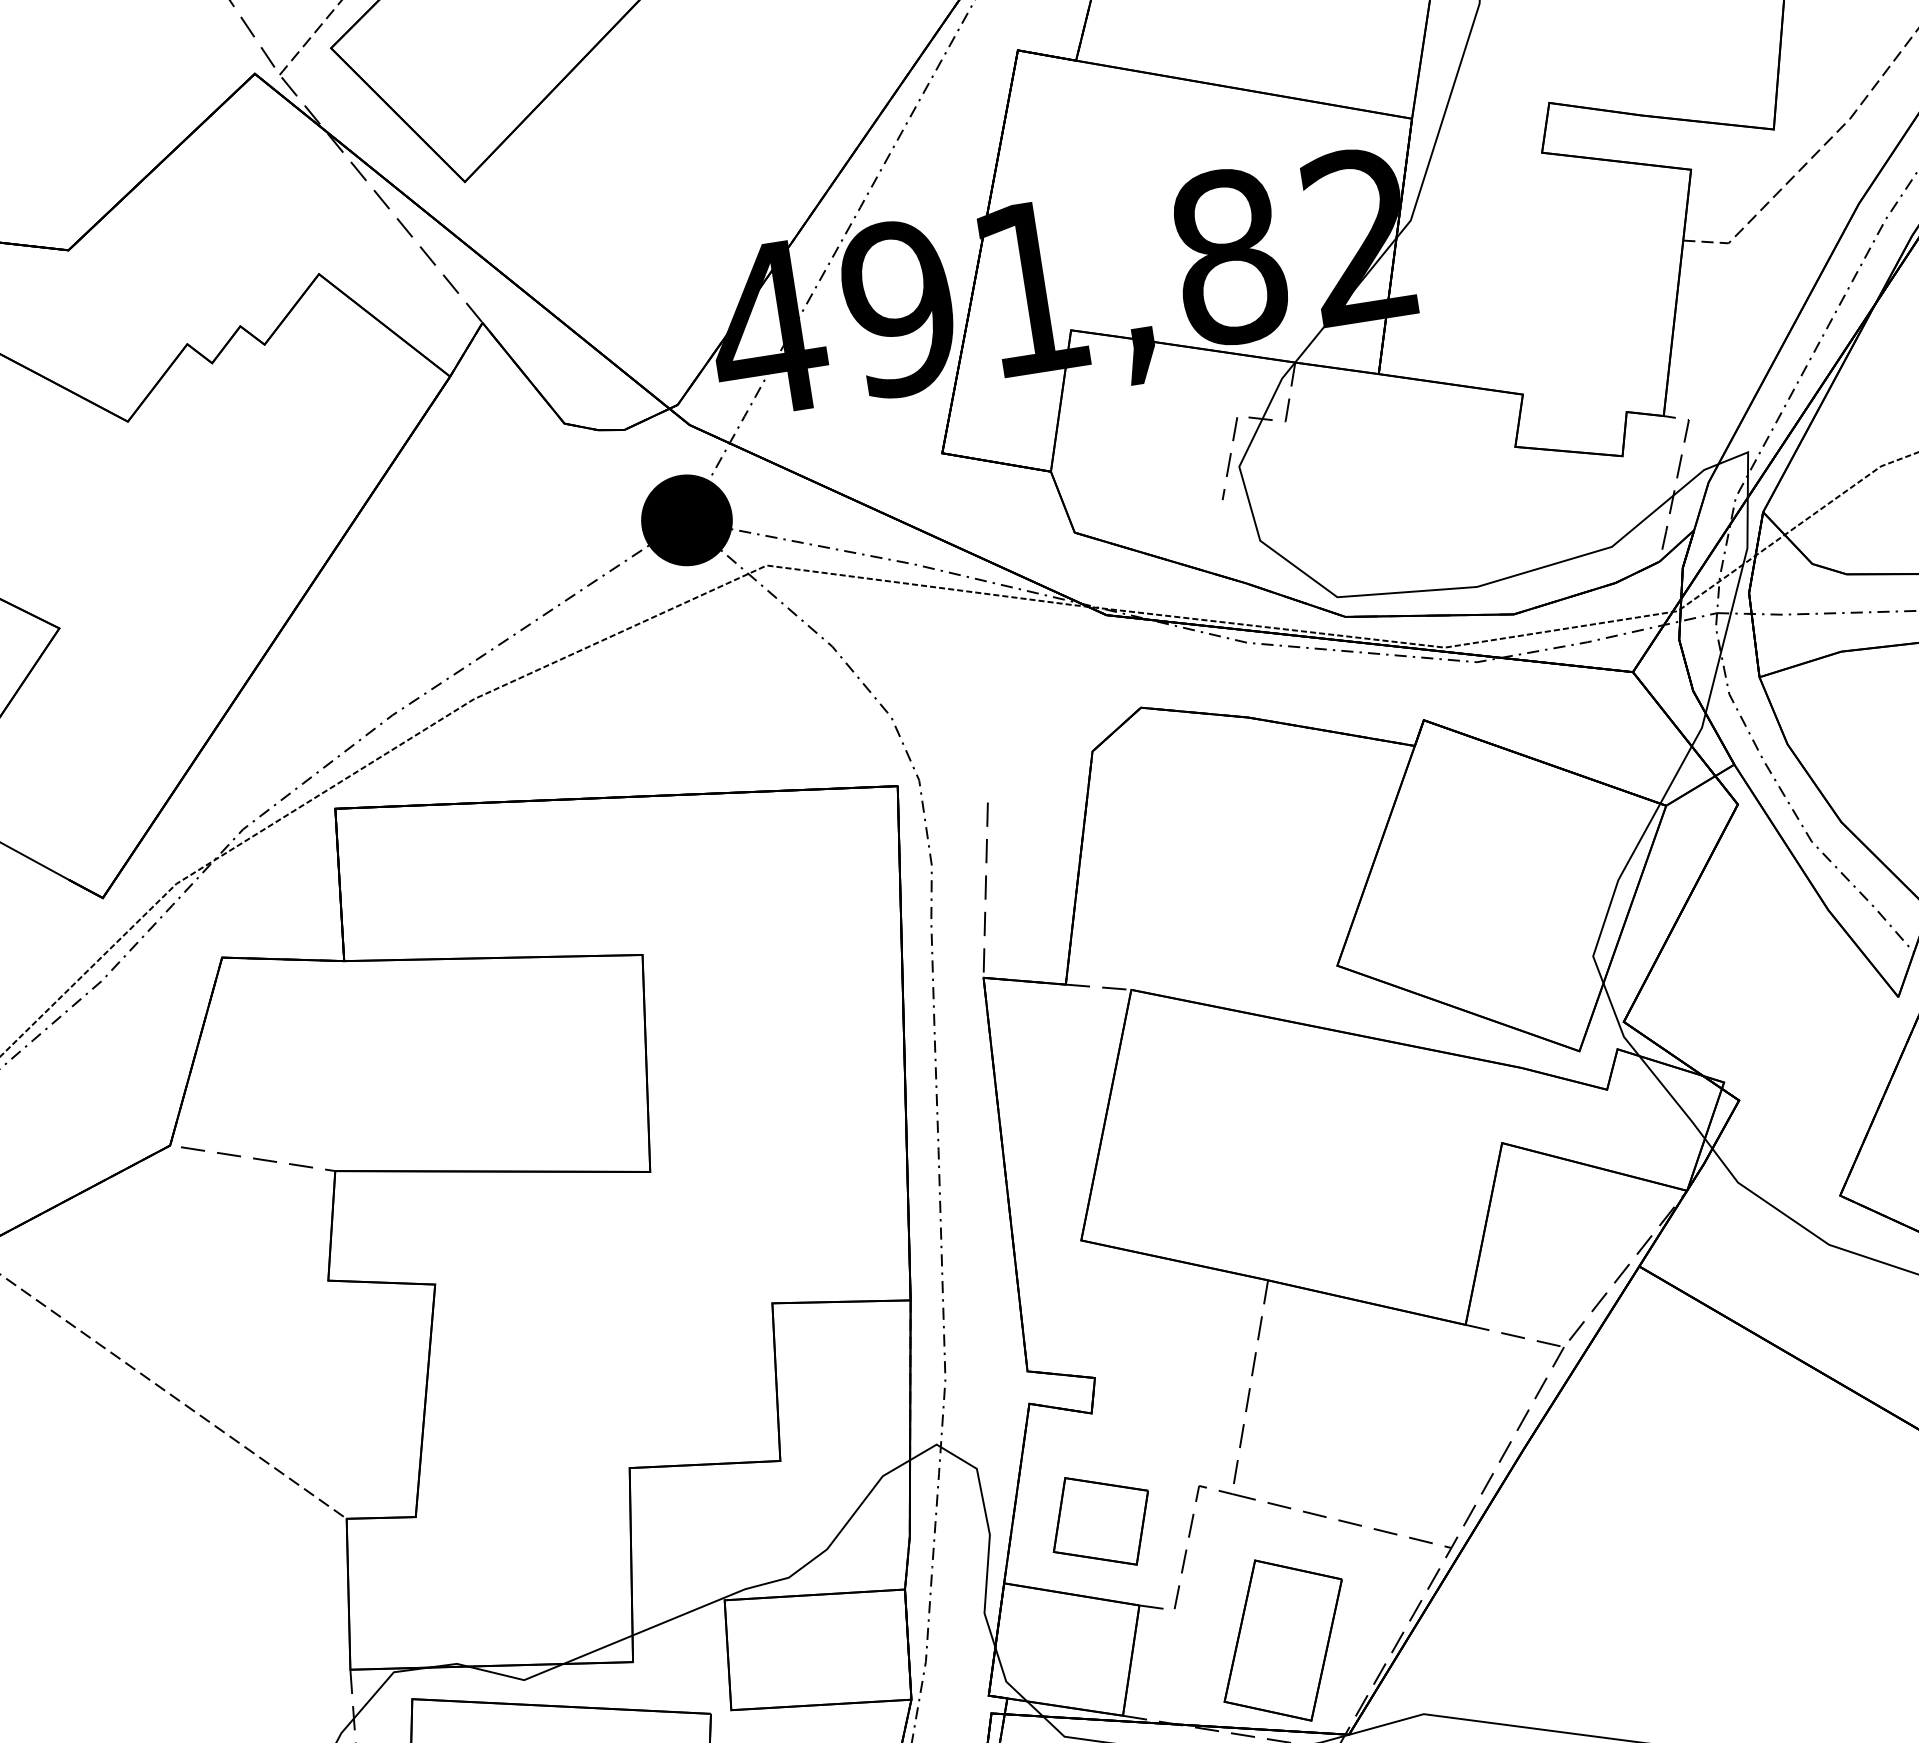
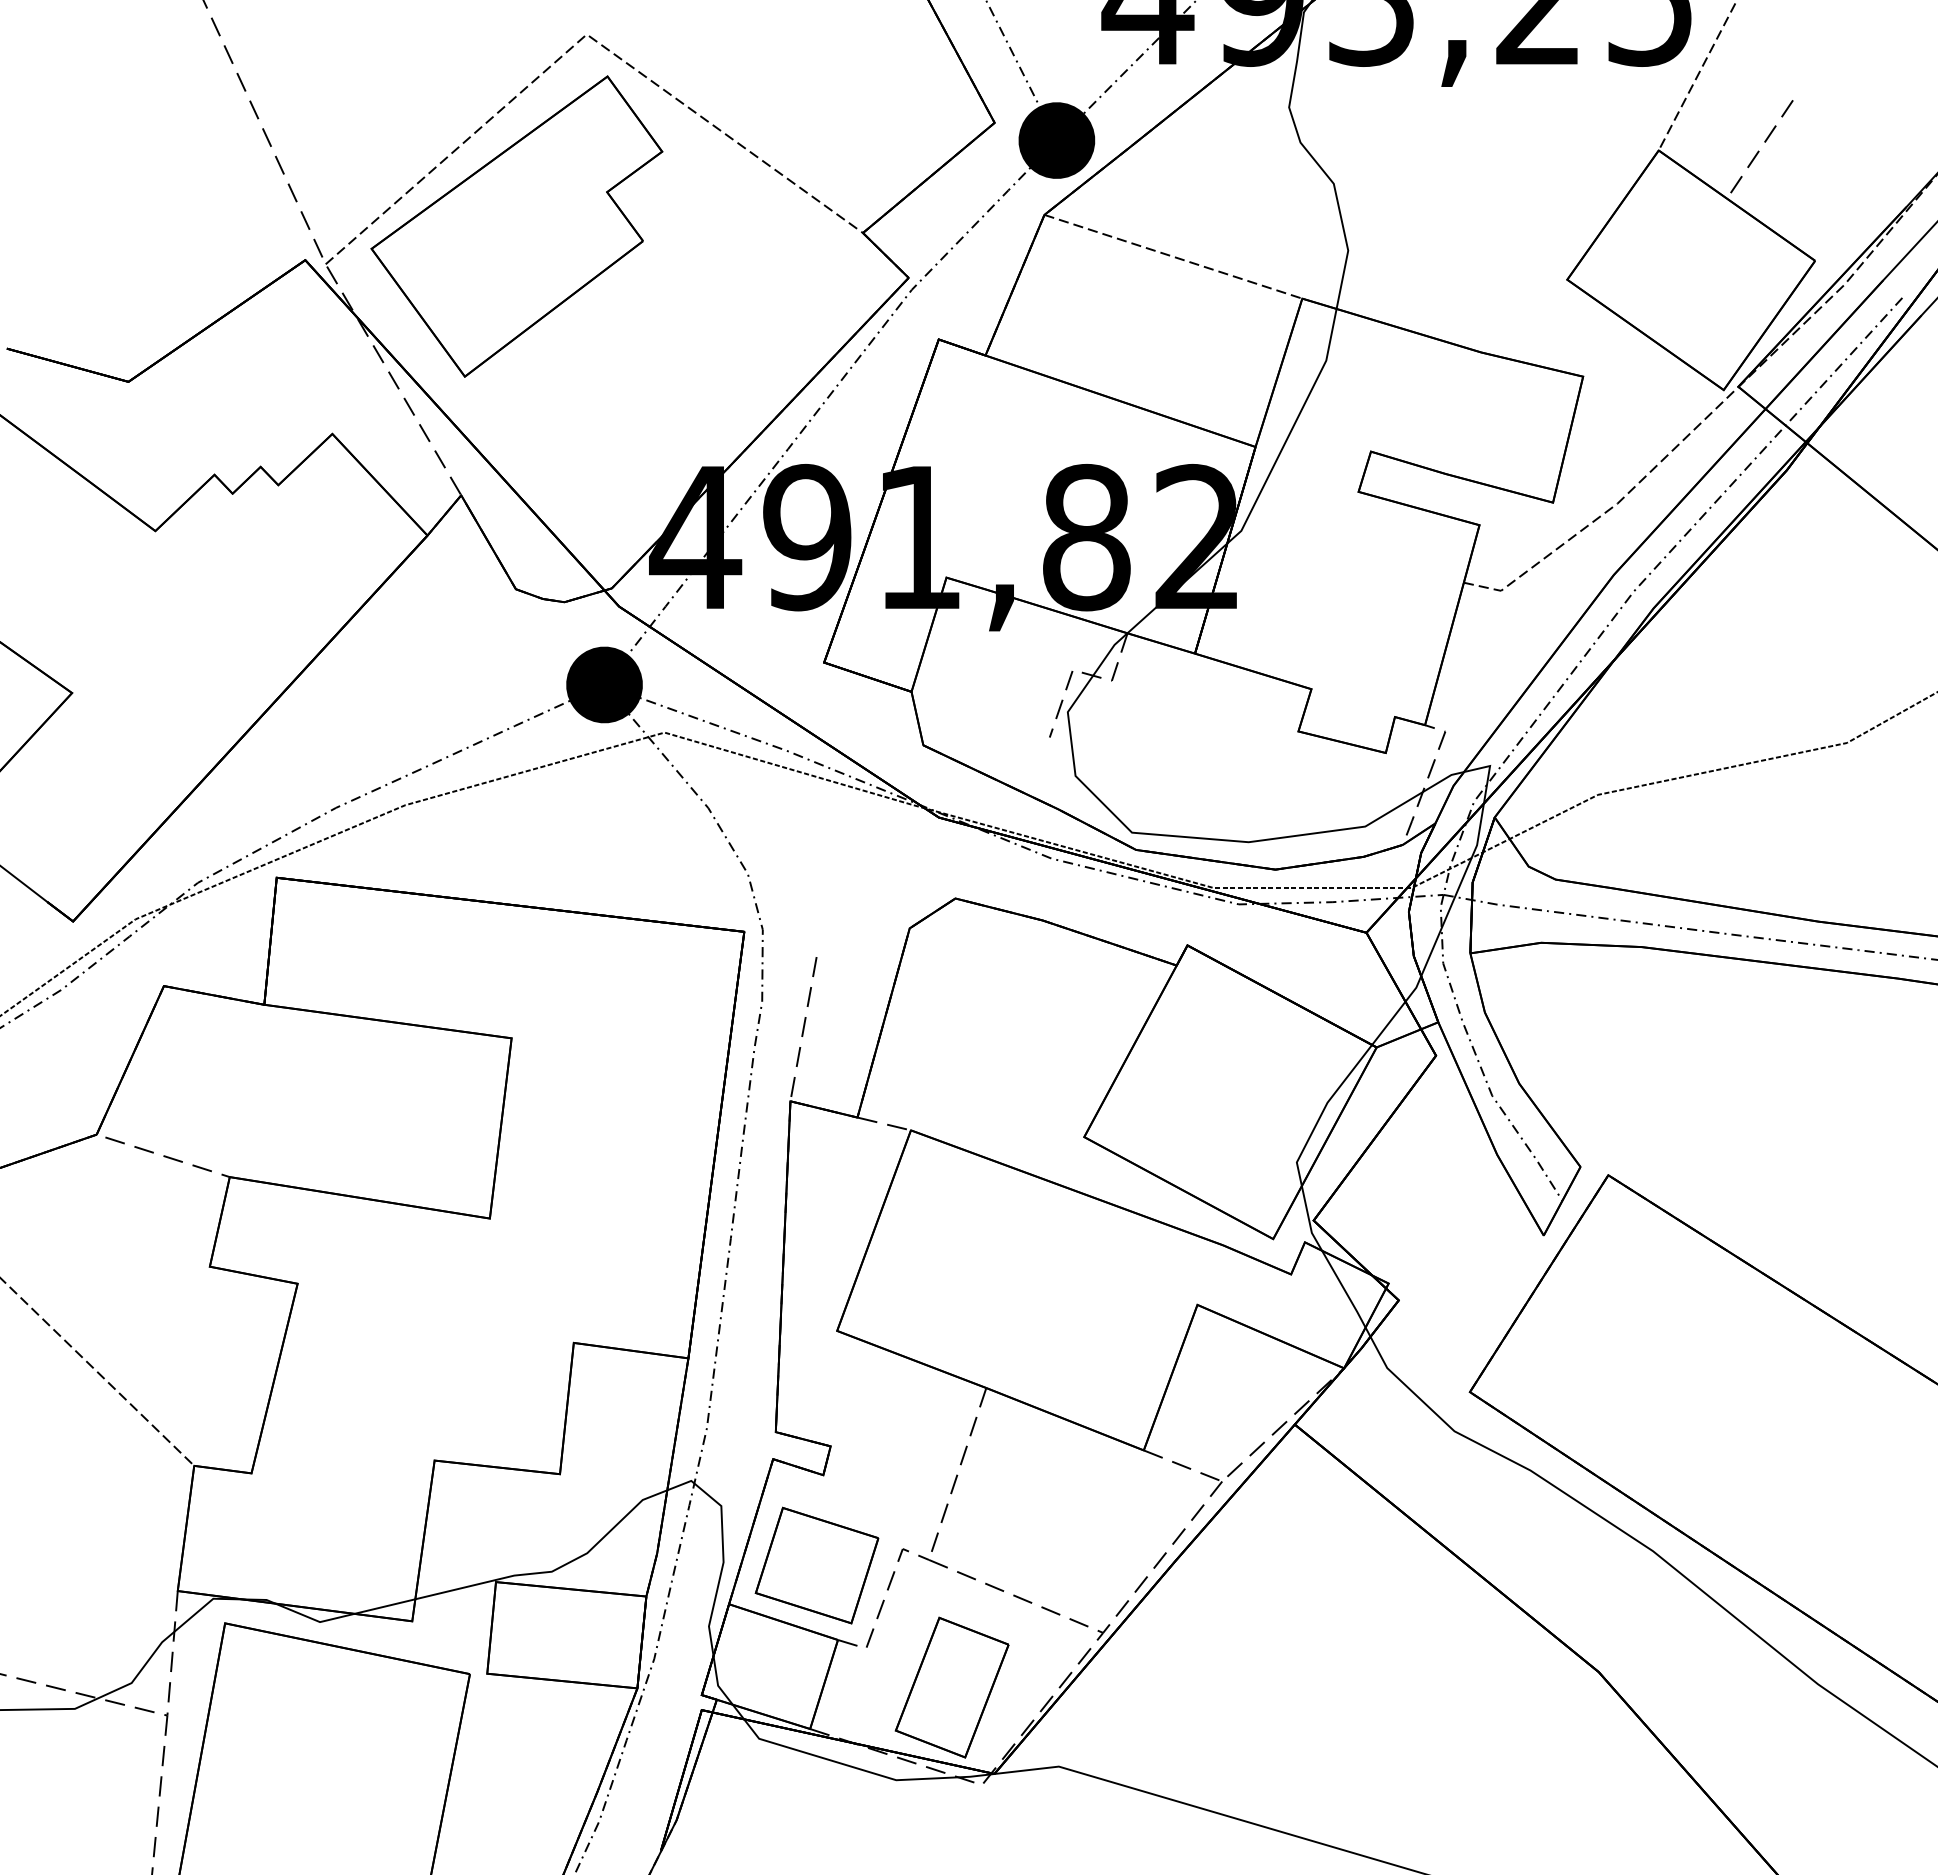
part: (1100, 1521) -> (816, 1565), size x1.43

